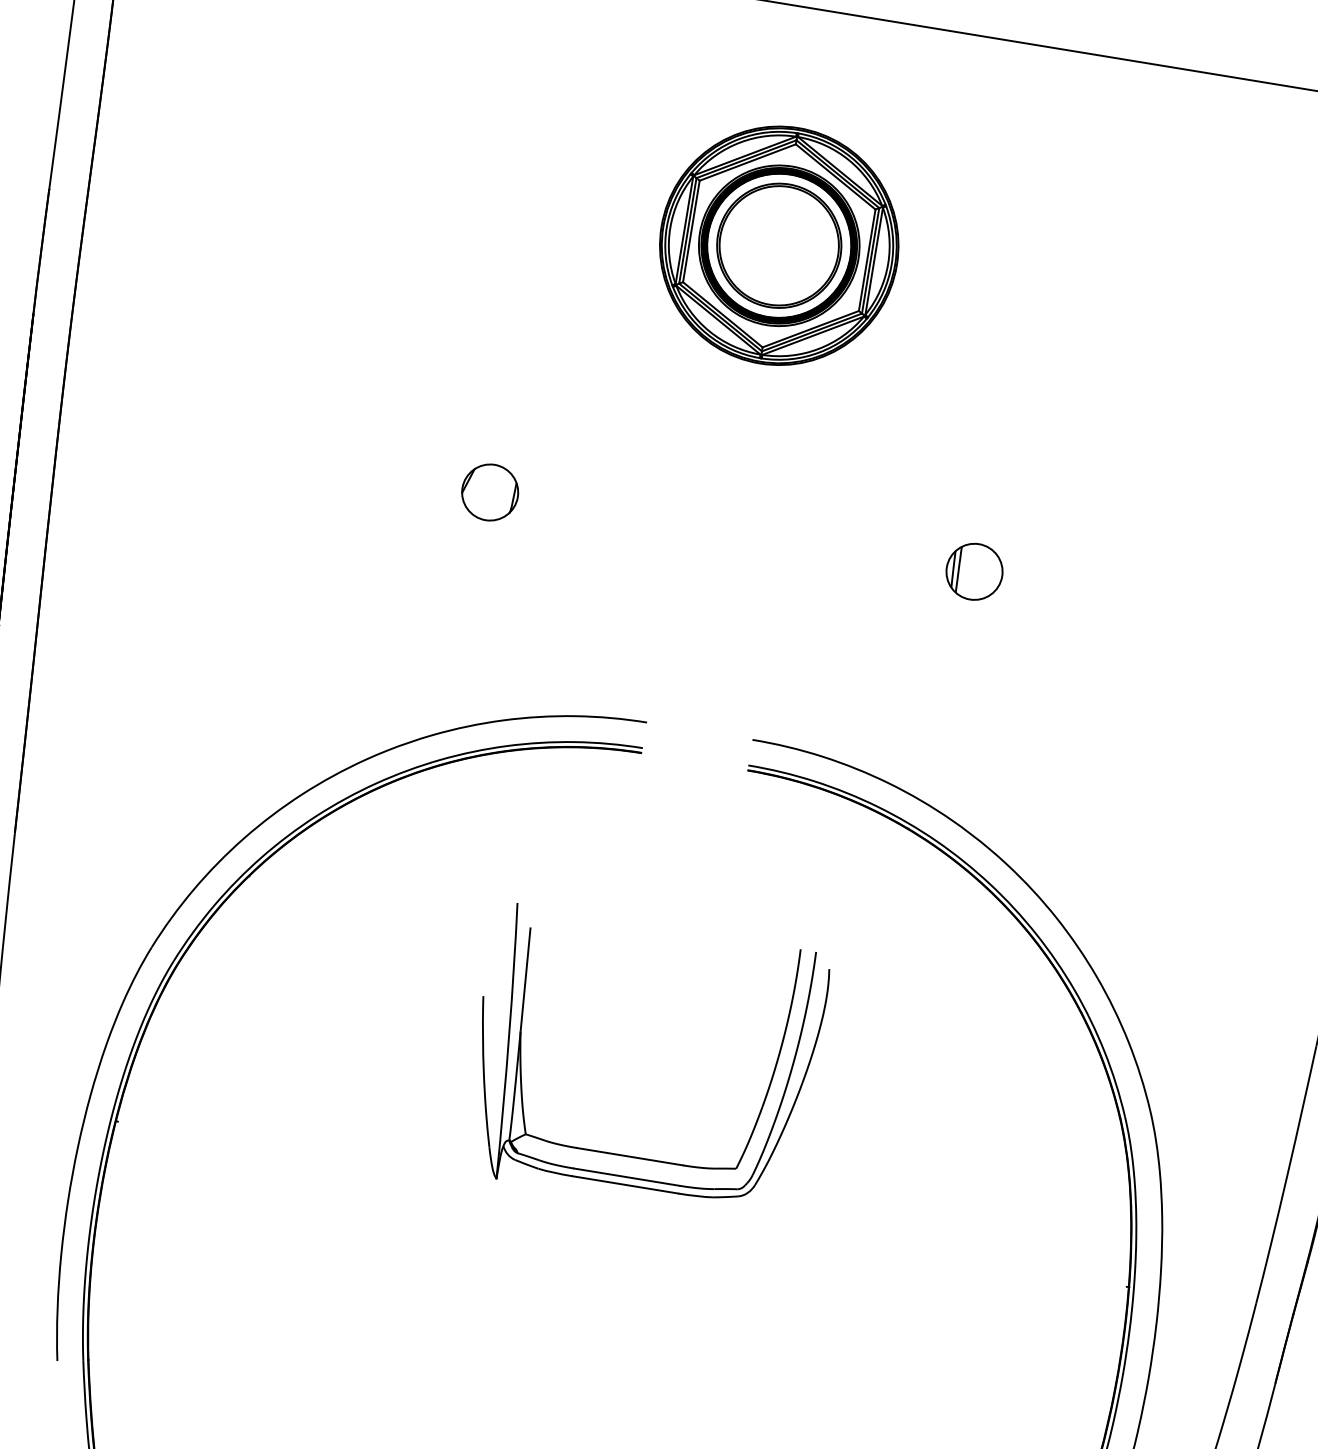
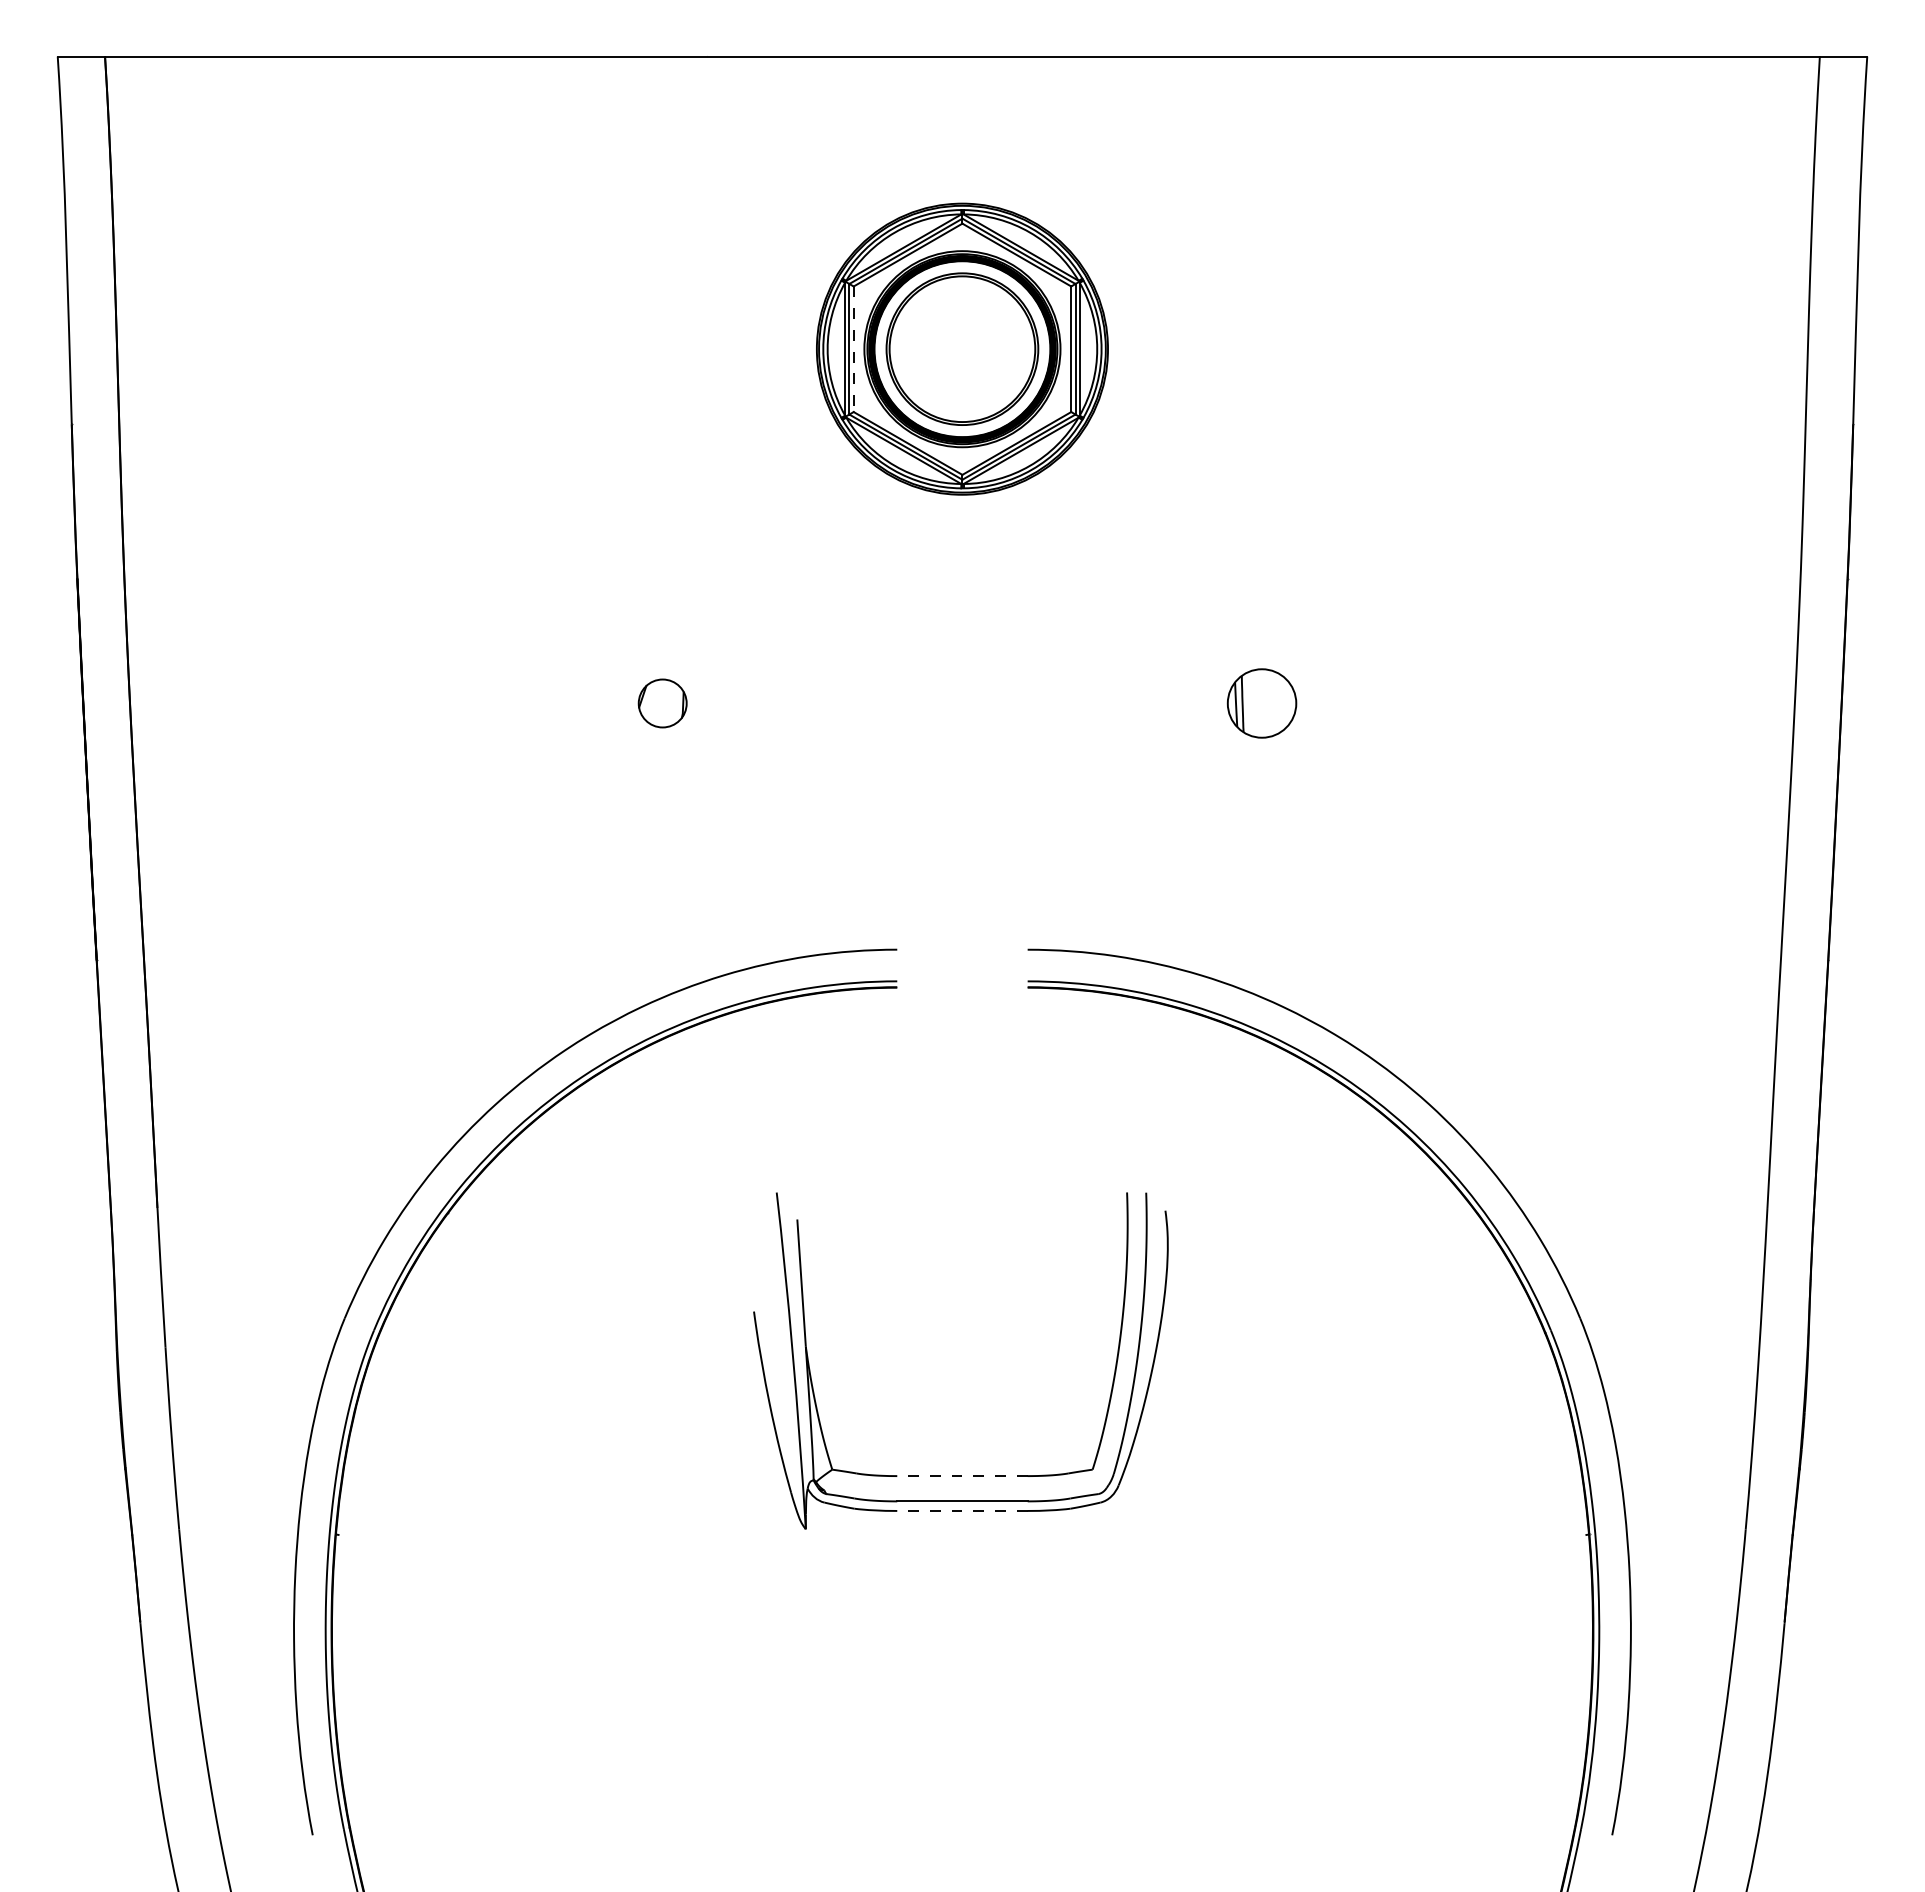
line: (691, 231) -> (853, 349), solid -> dashed
part: (489, 492) -> (662, 703), size x0.7
line: (629, 1156) -> (961, 1476), solid -> dashed
line: (624, 1184) -> (961, 1510), solid -> dashed

